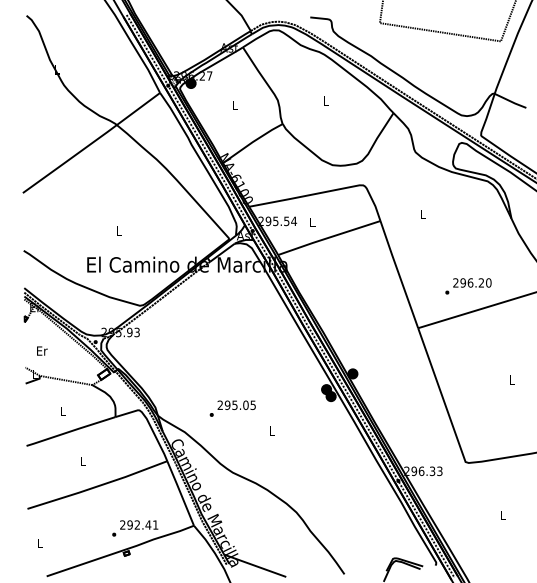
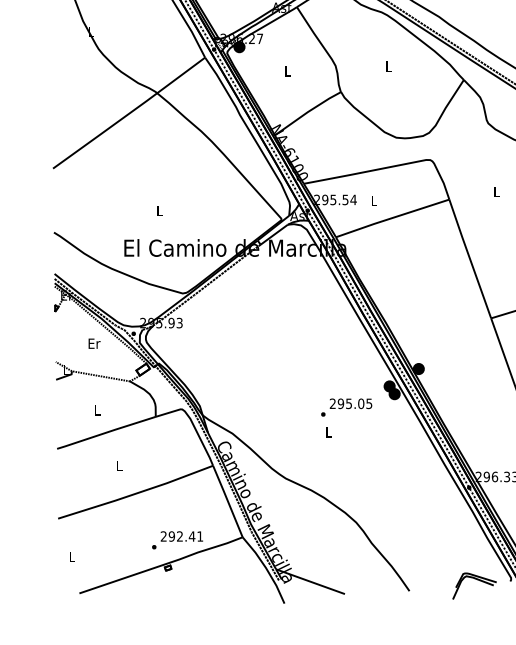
text: (42, 350) -> (94, 343), moved
text: (232, 408) -> (346, 407), moved

